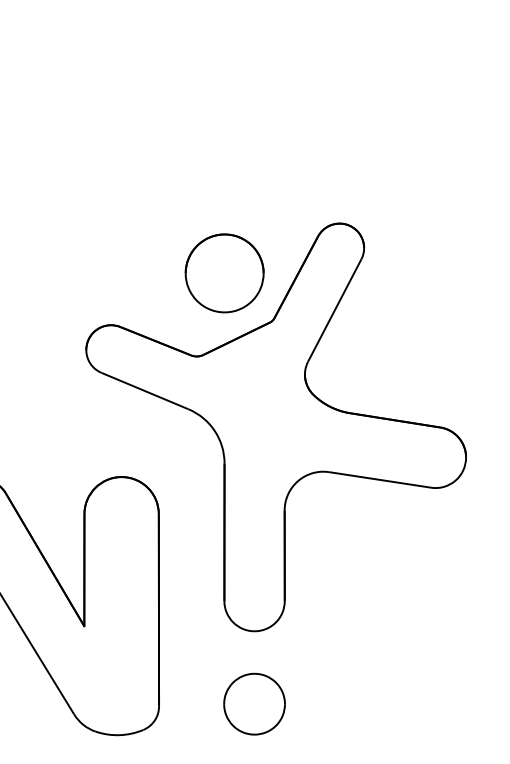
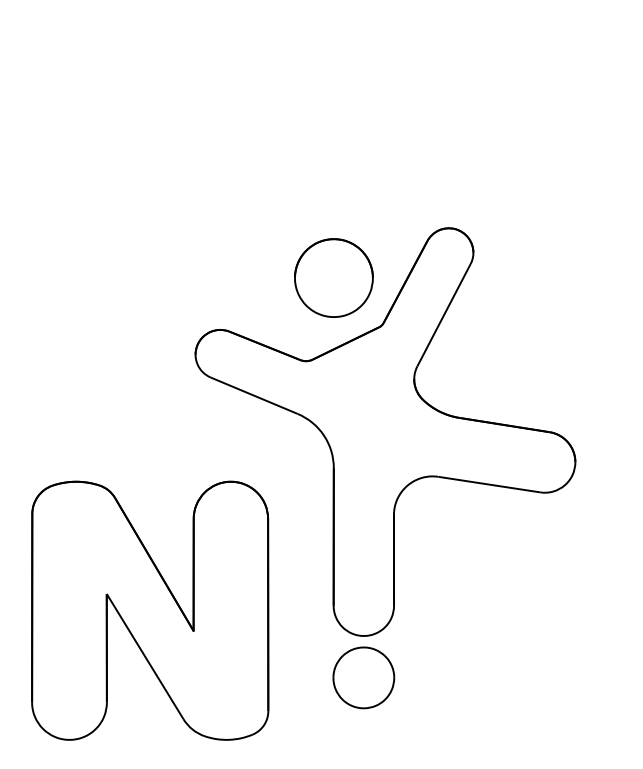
part: (254, 703) -> (363, 677), moved

